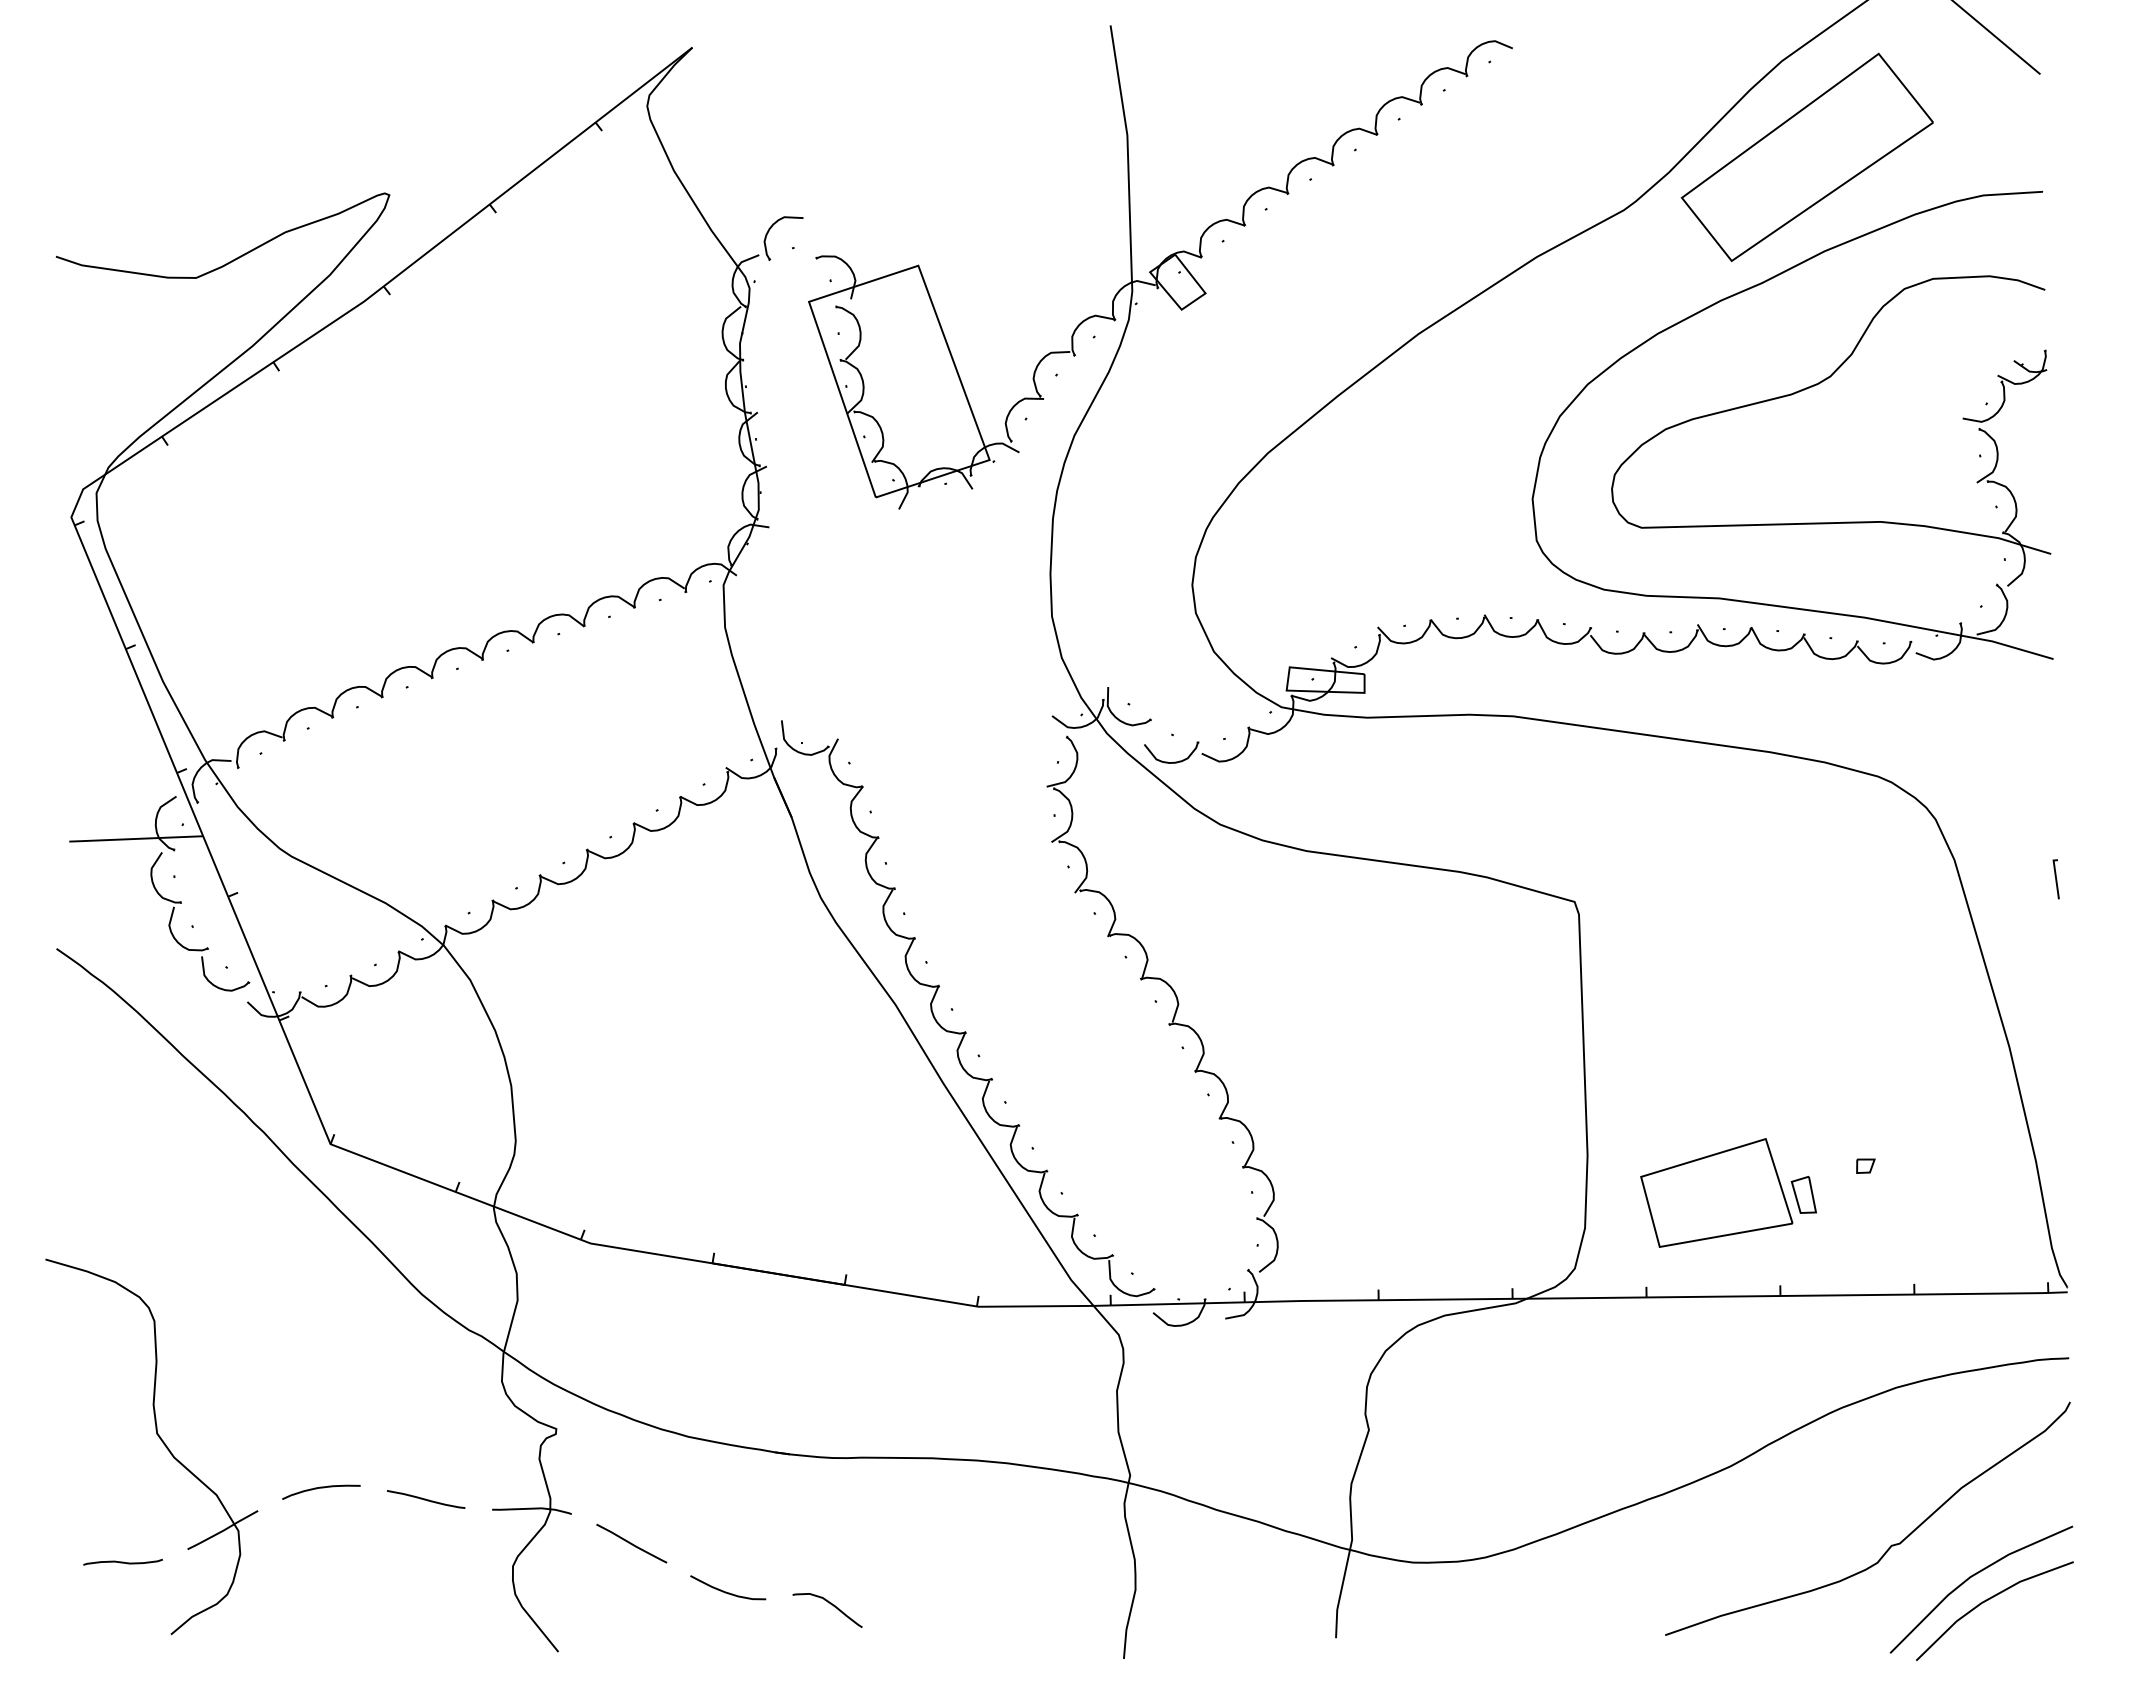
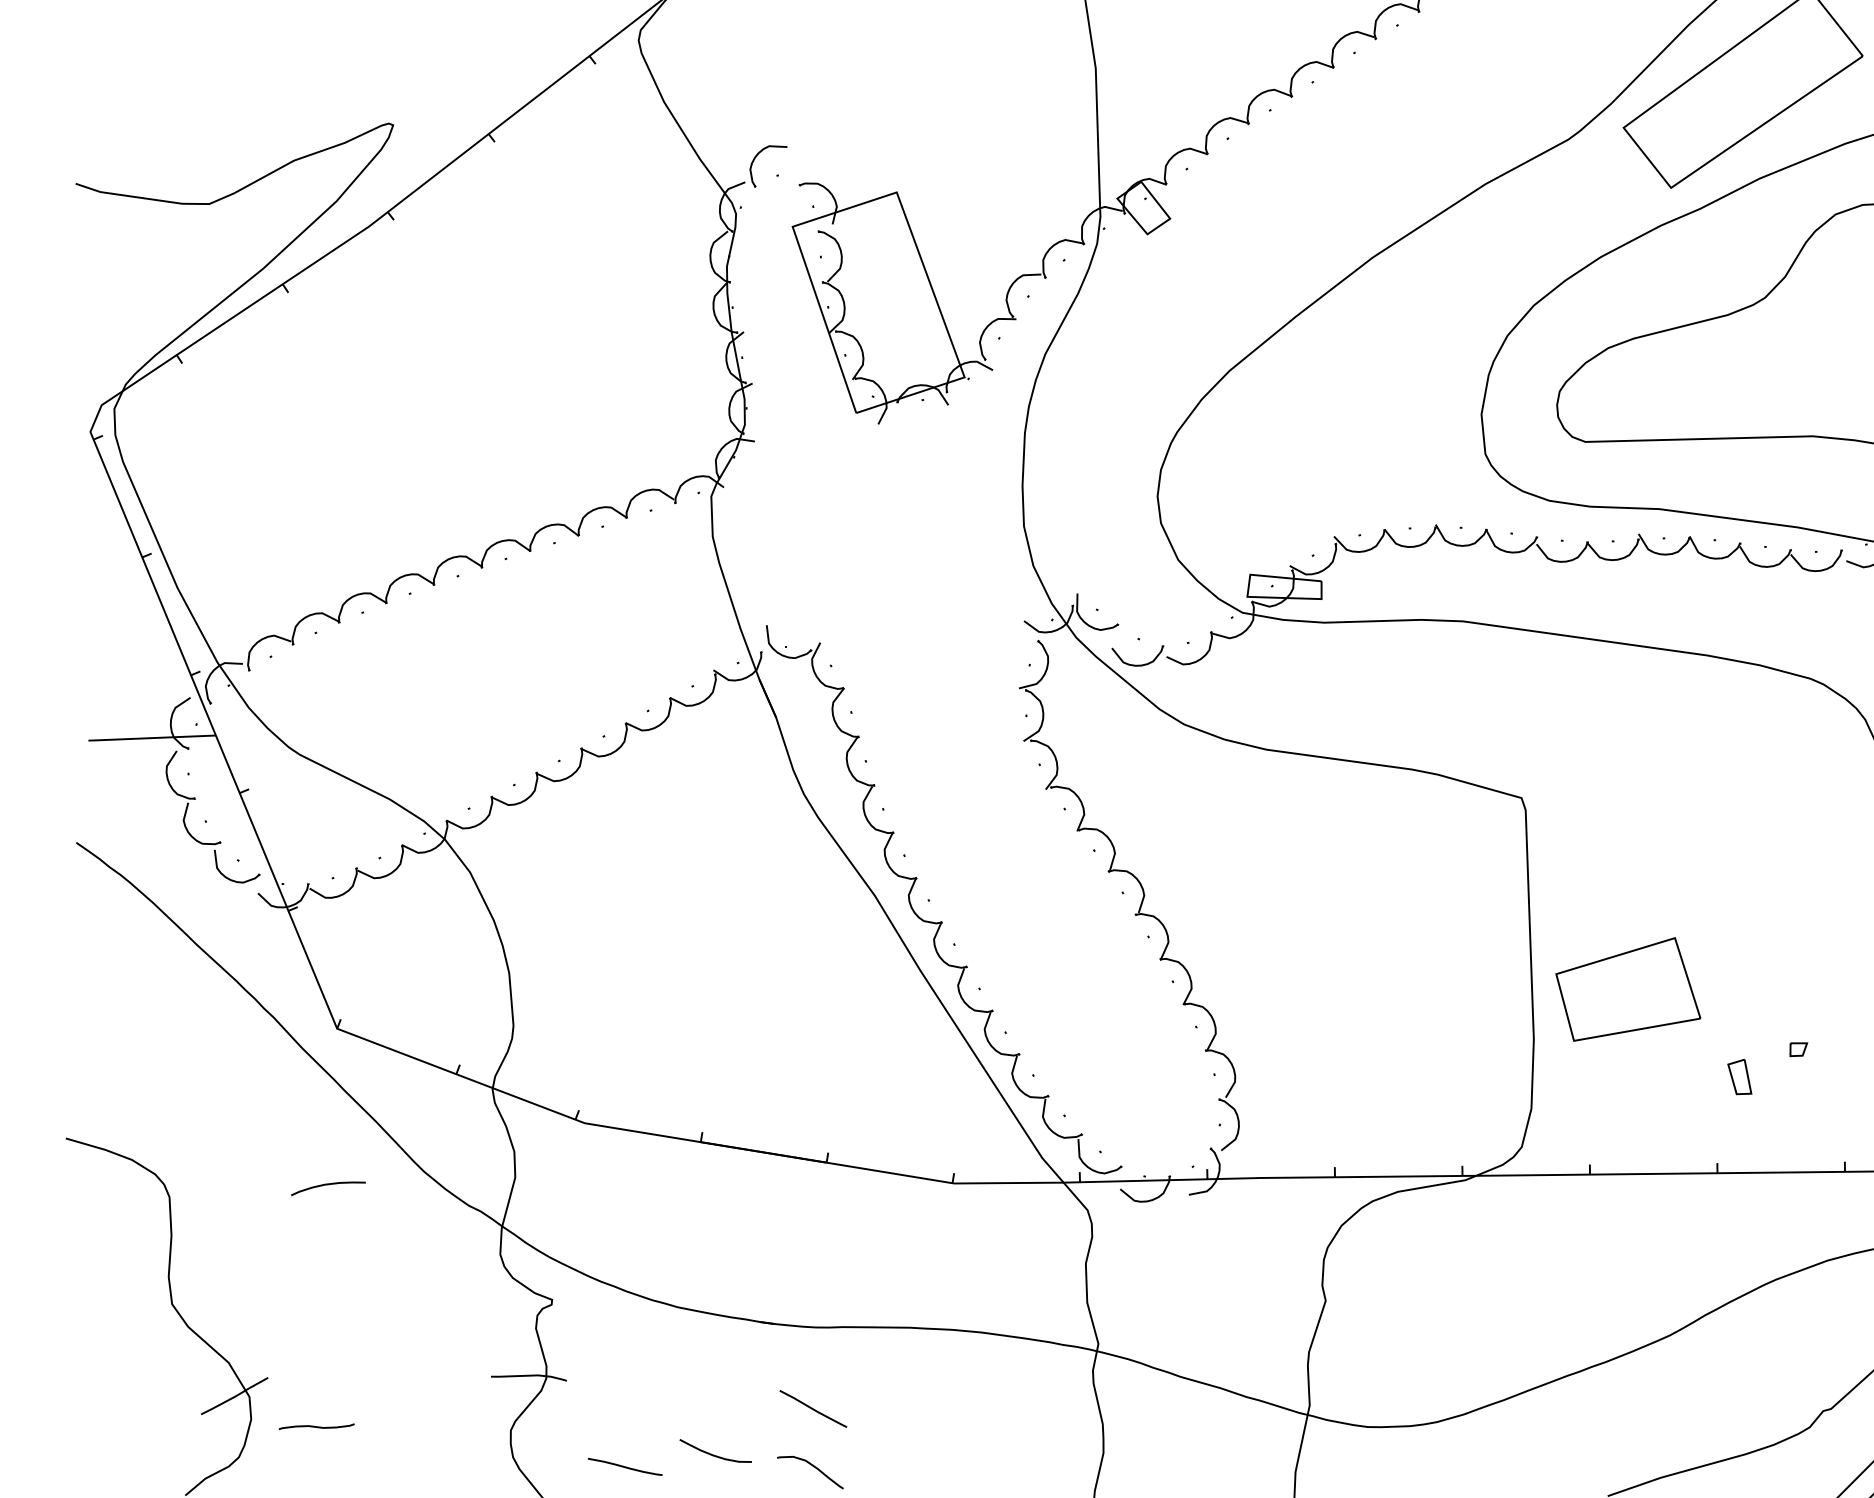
part: (1716, 1192) -> (1628, 989), moved
curve: (321, 1488) -> (328, 1185), moved
curve: (426, 1499) -> (625, 1466), moved
line: (631, 1543) -> (813, 1408), moved
curve: (122, 1561) -> (316, 1425), moved

